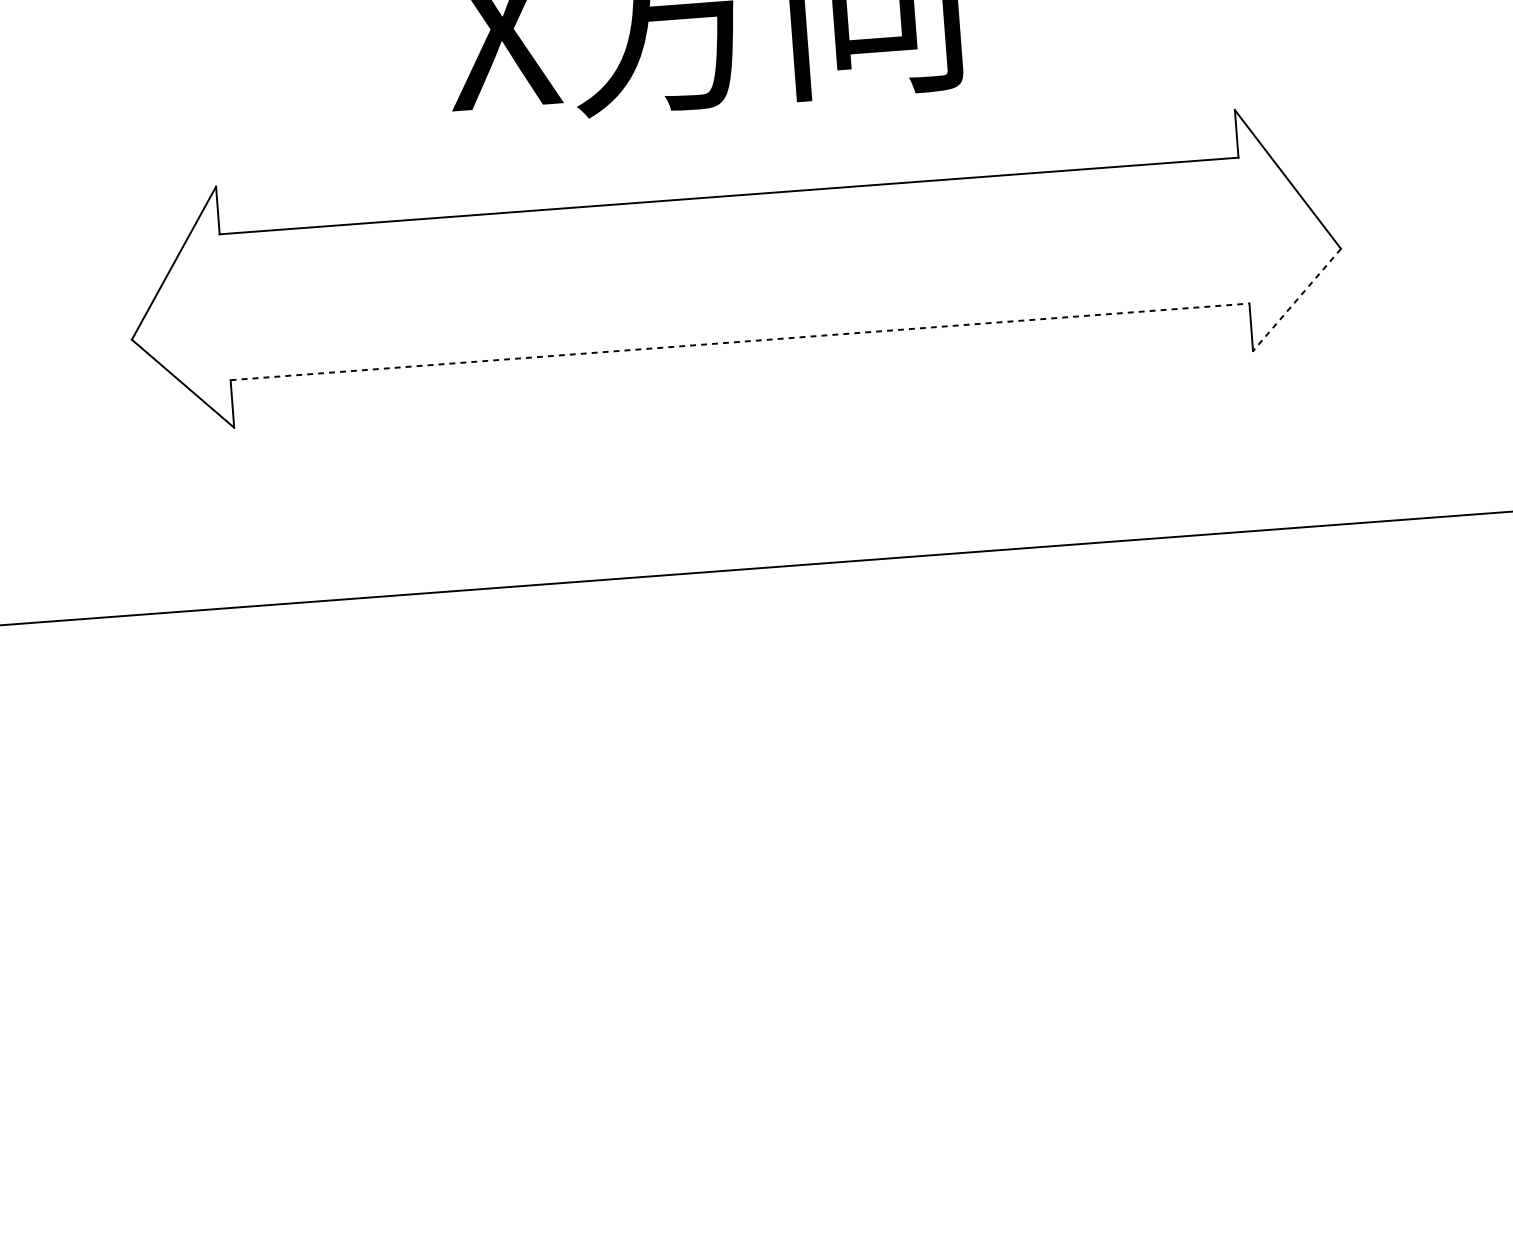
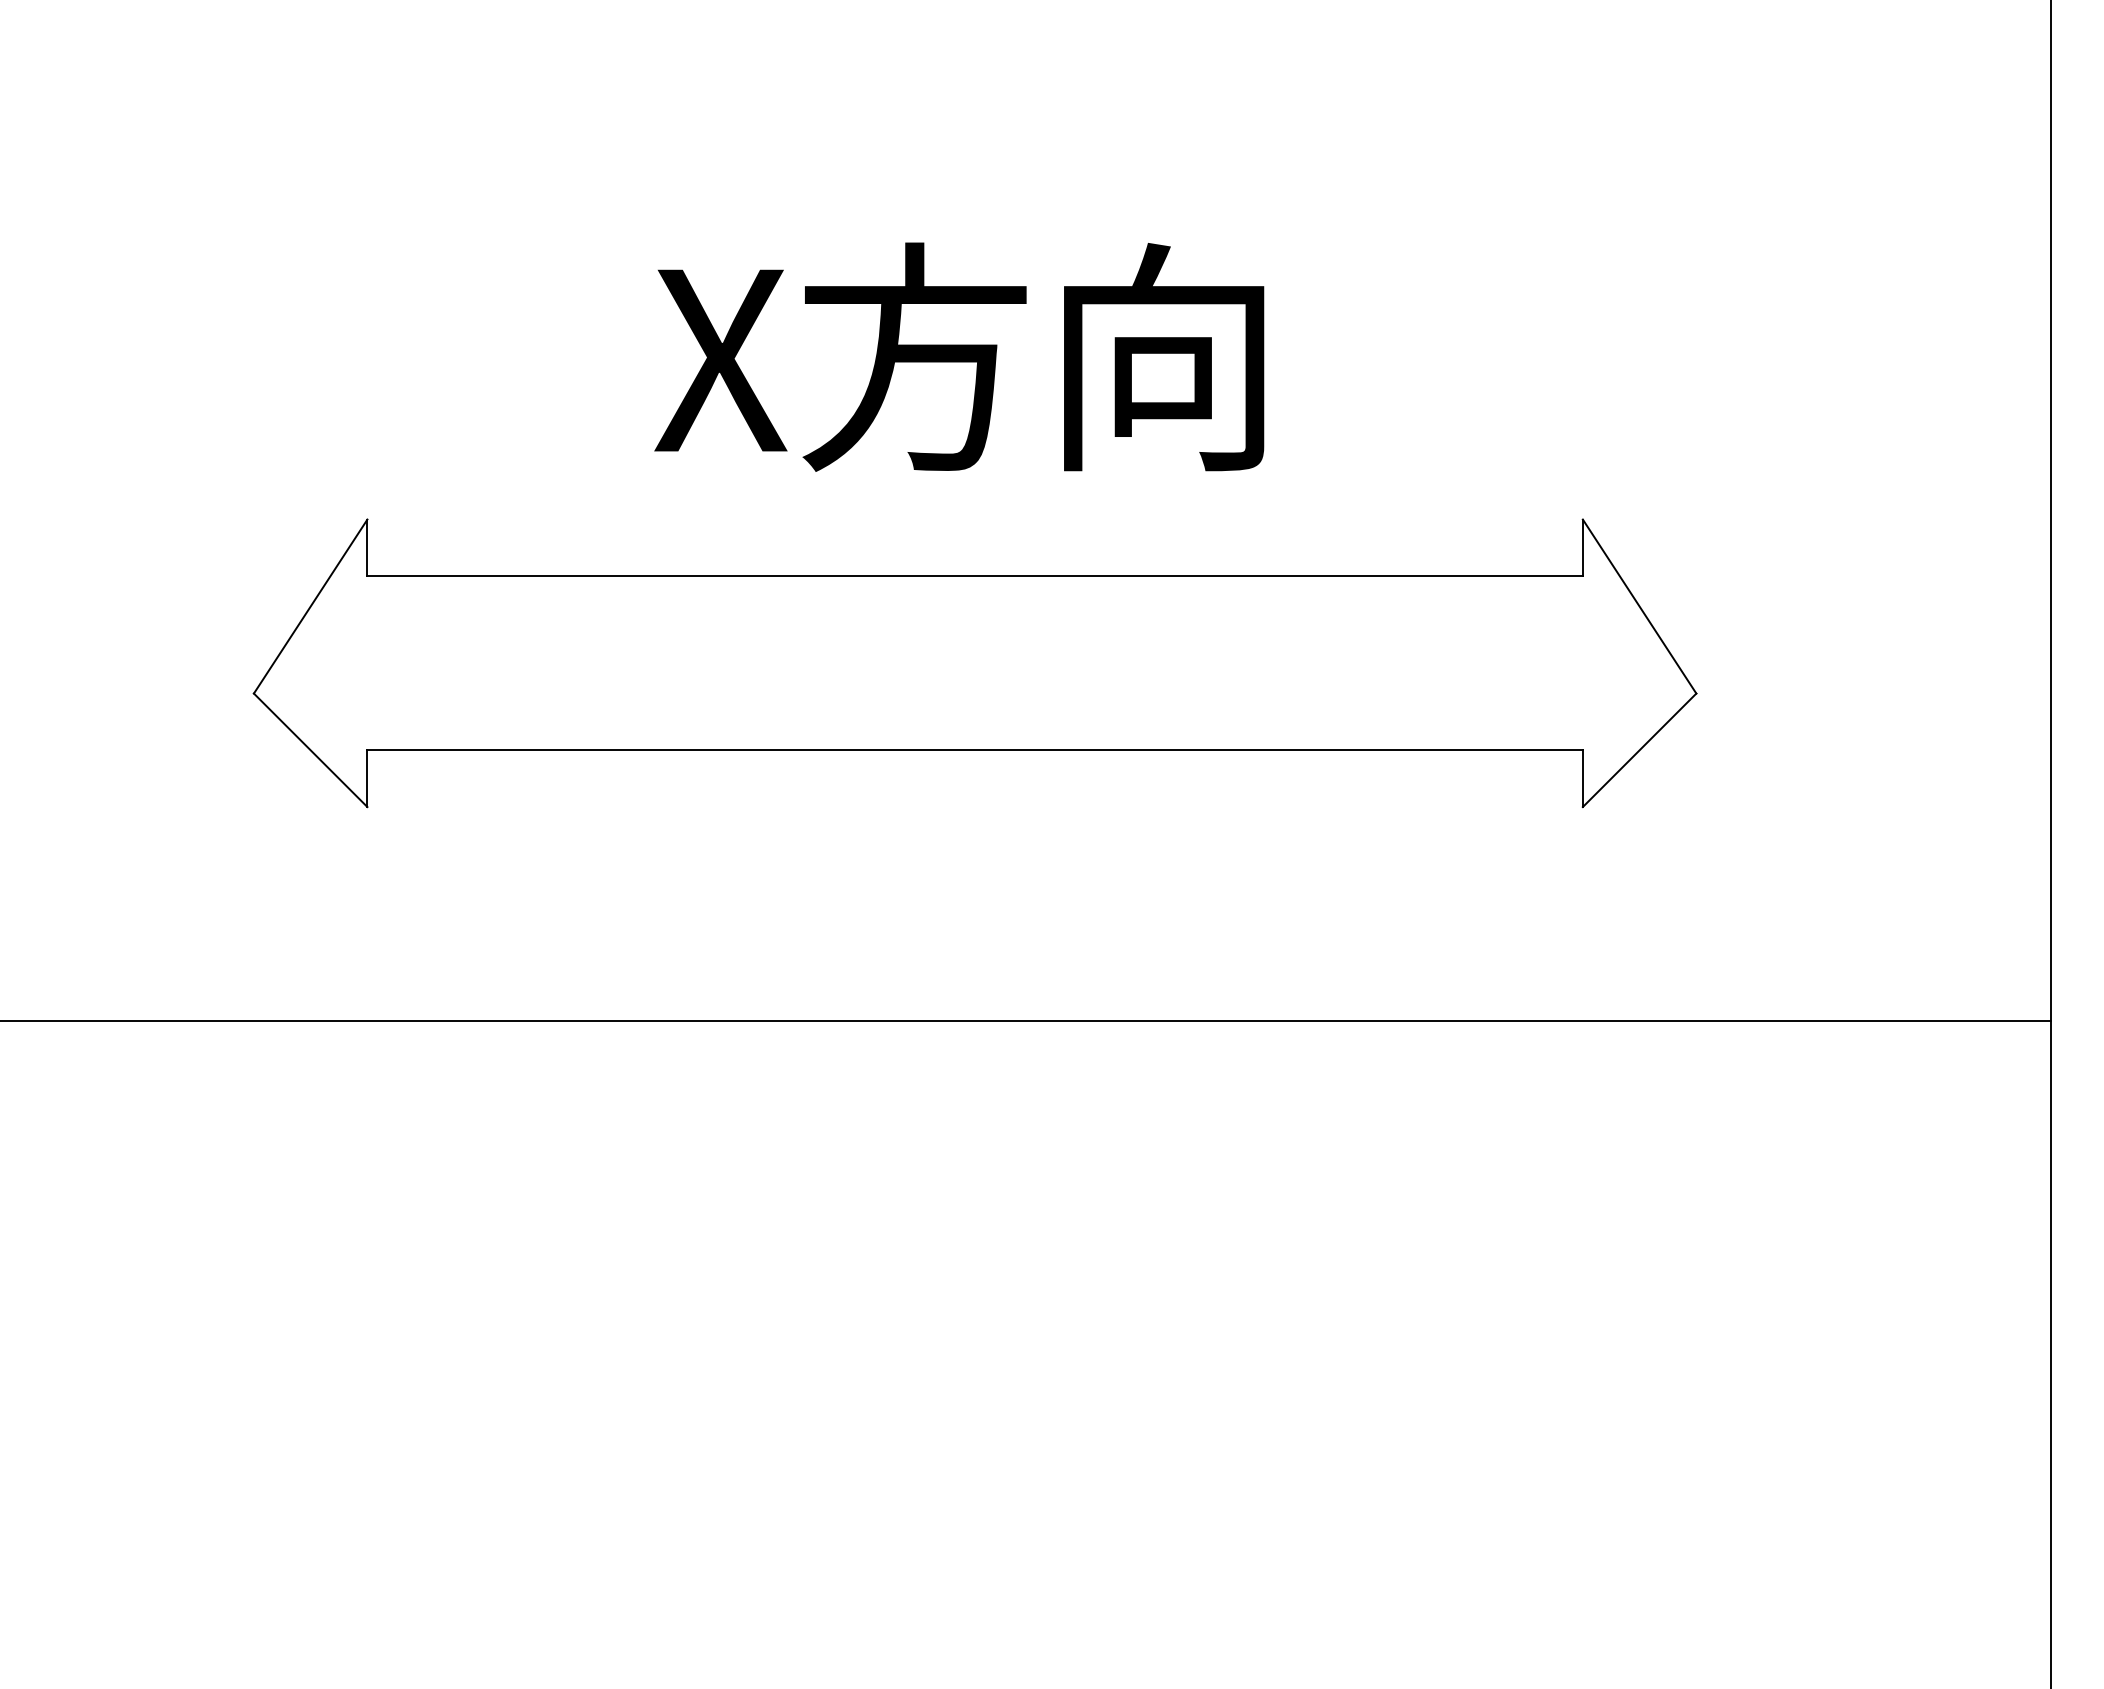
line: (1296, 300) -> (1639, 750), dashed -> solid
line: (740, 341) -> (975, 750), dashed -> solid

